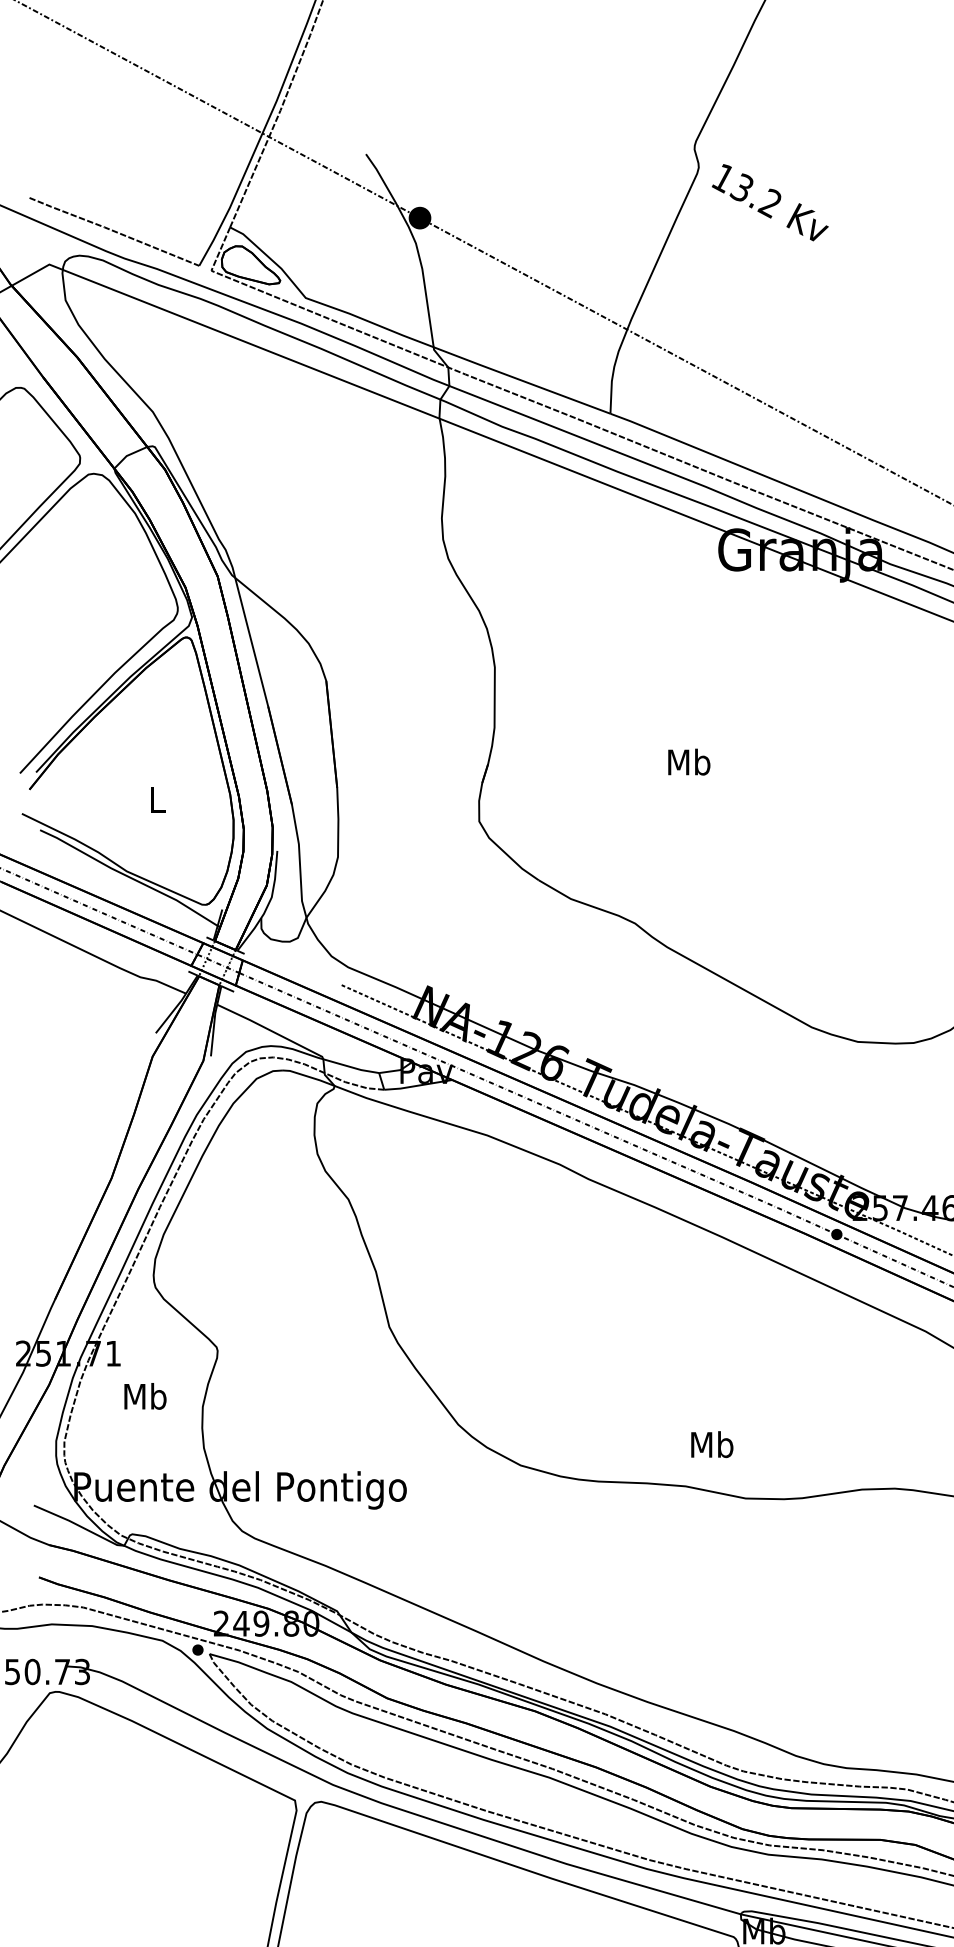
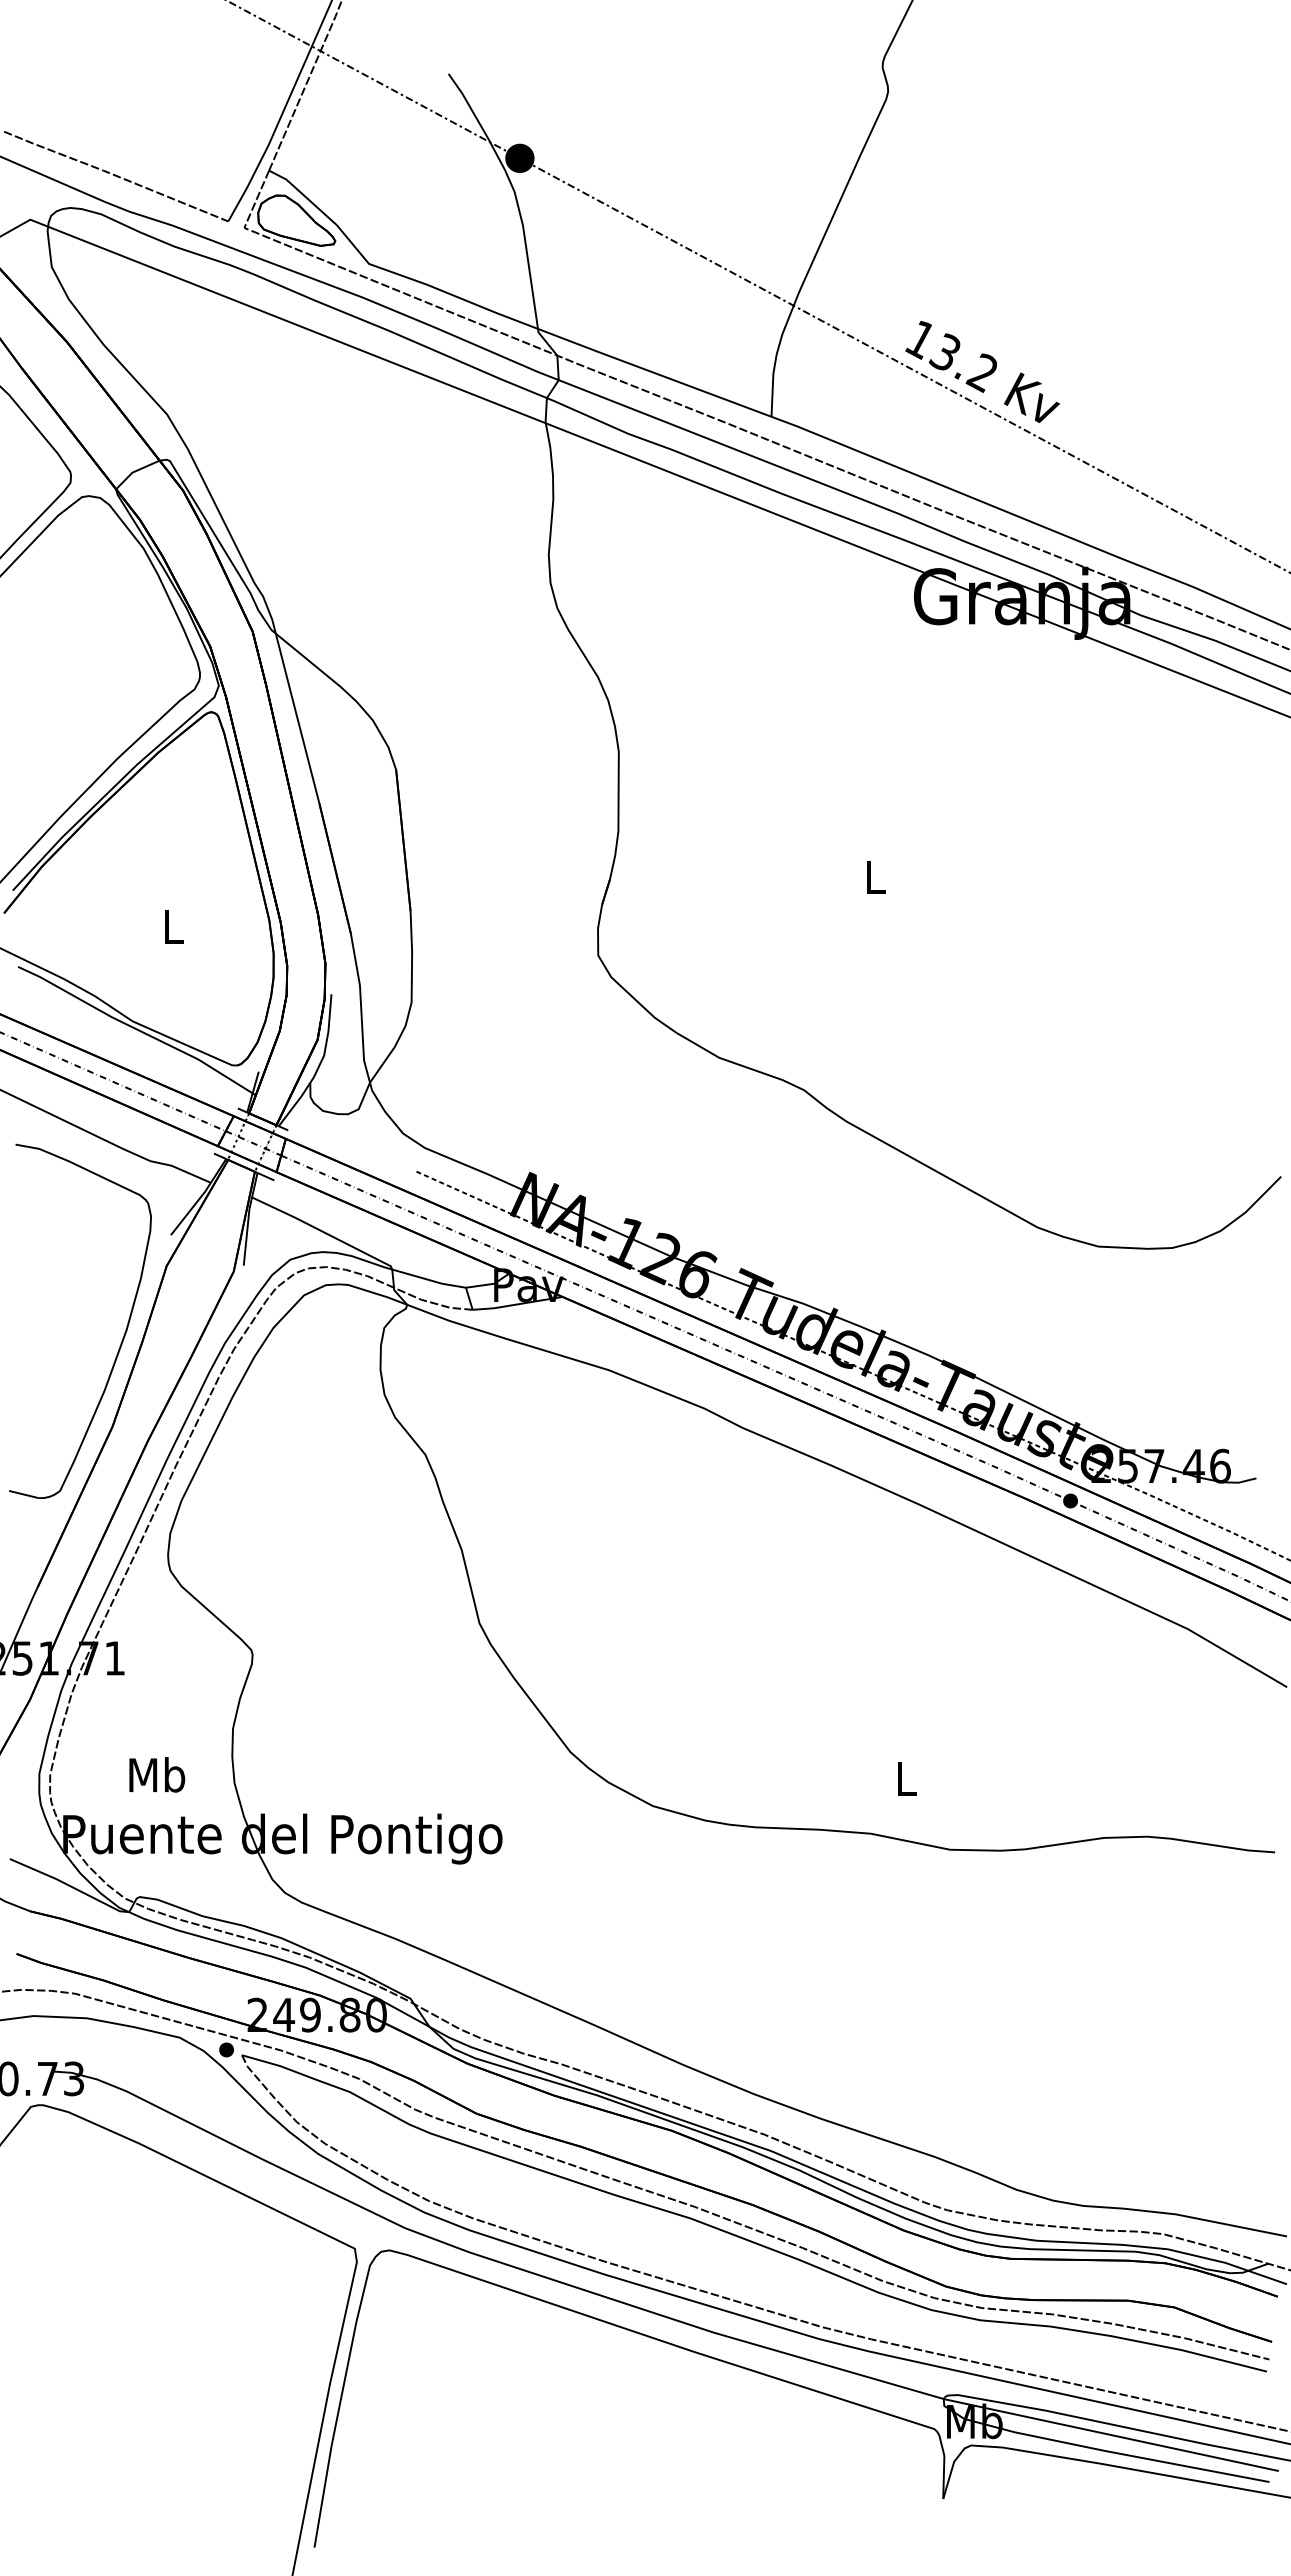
text: (770, 202) -> (982, 371), moved
text: (689, 761) -> (875, 876), Mb -> L
part: (119, 1109) -> (123, 1335), added
text: (145, 1396) -> (157, 1774), moved
text: (711, 1444) -> (905, 1778), Mb -> L

